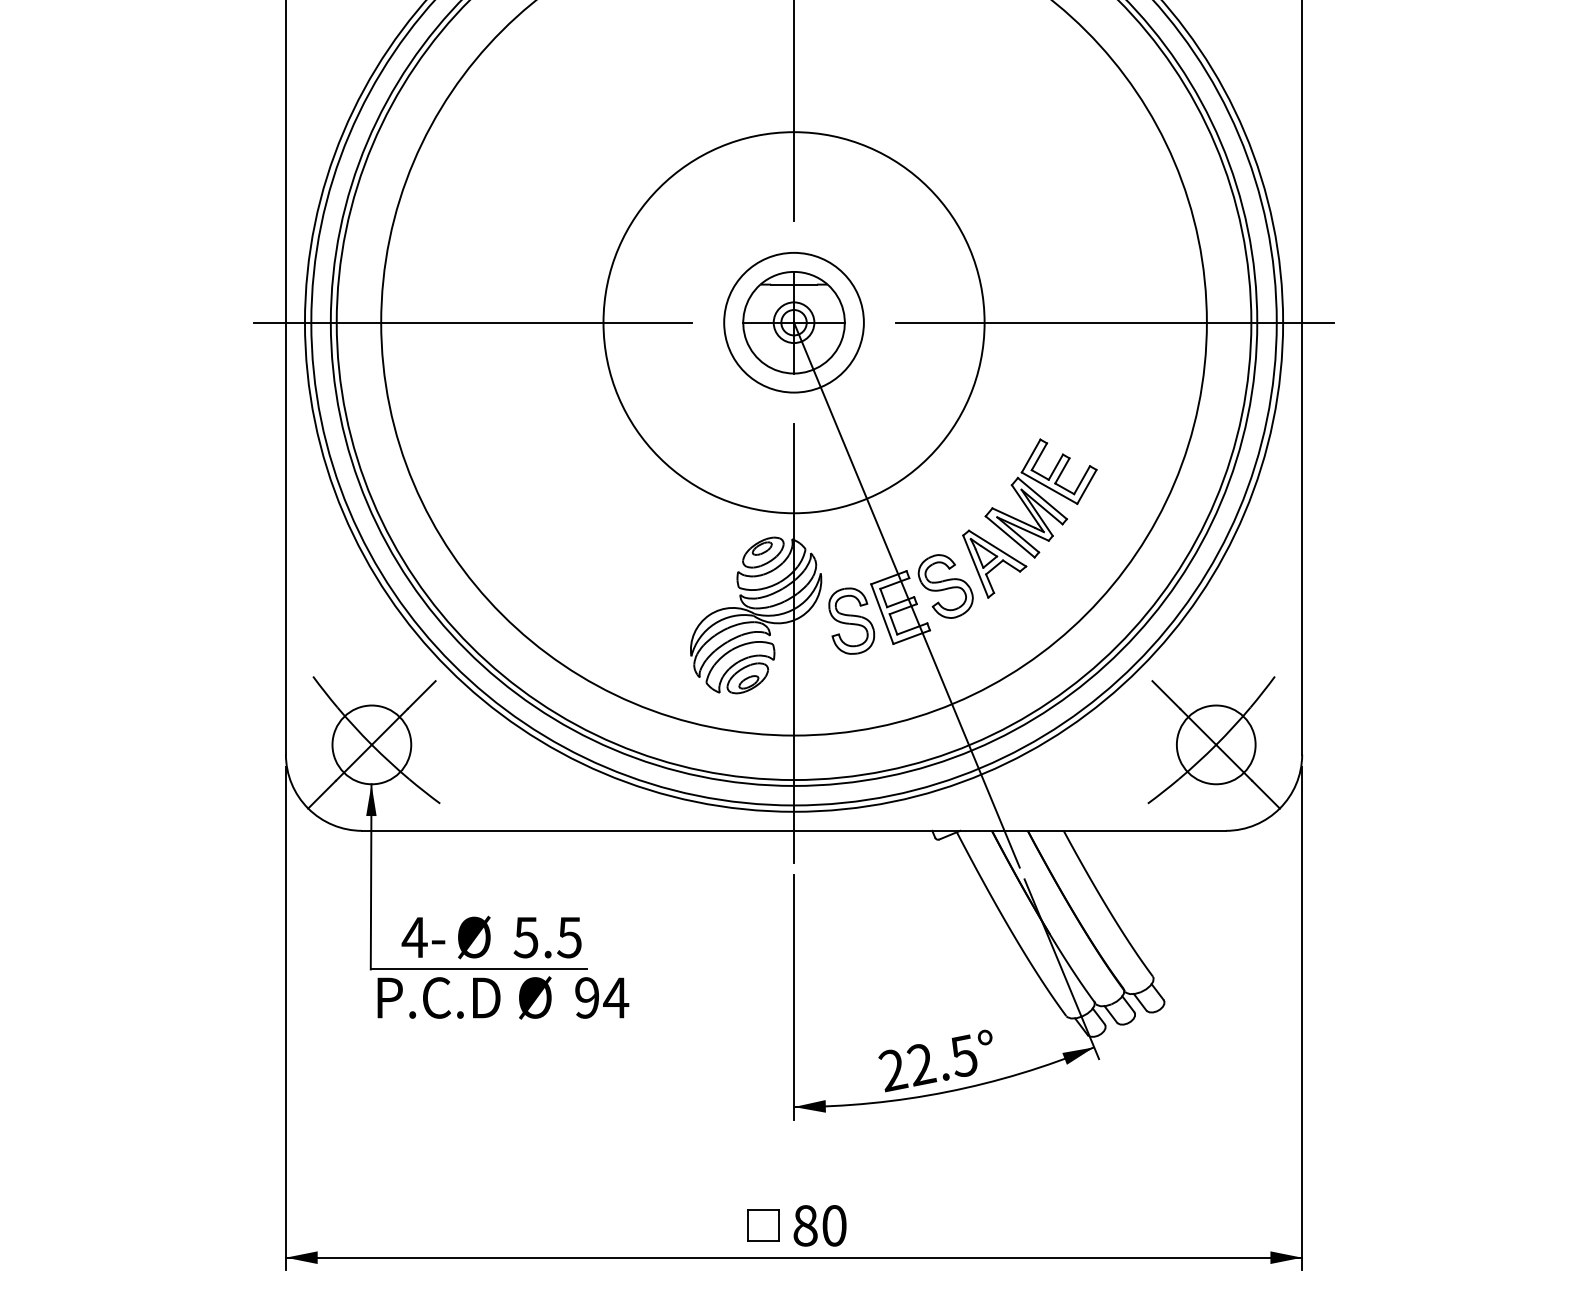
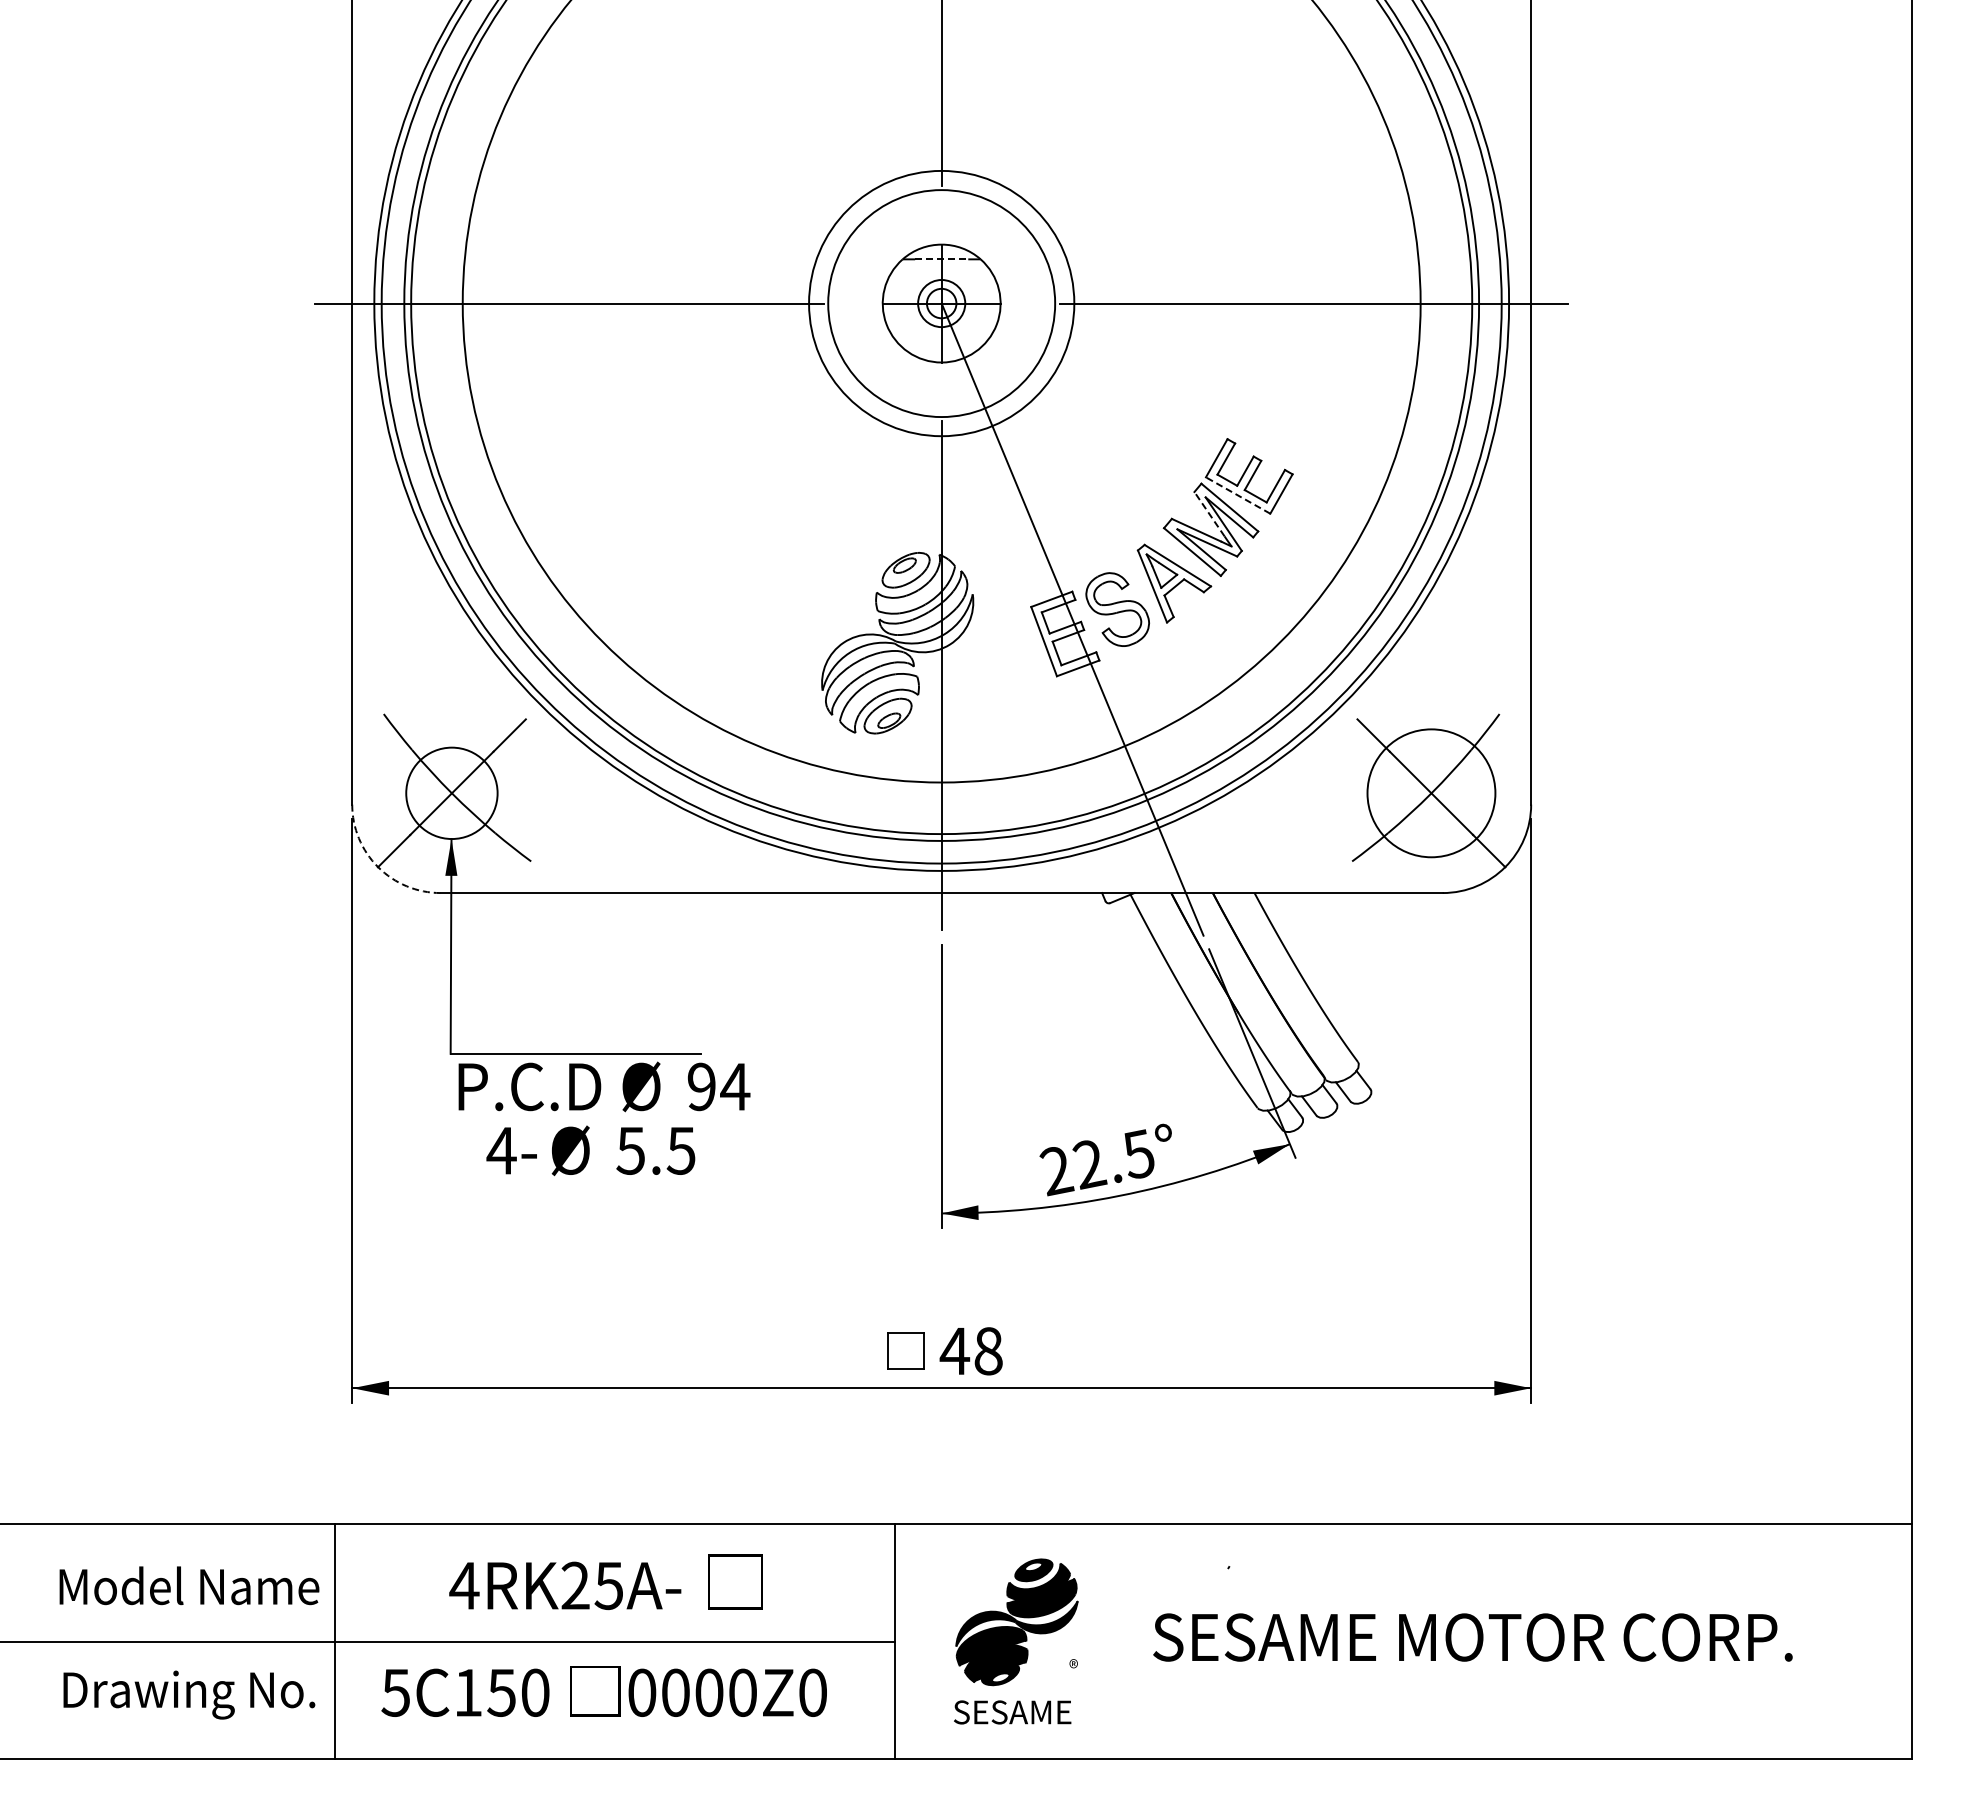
line: (793, 284) -> (941, 259), solid -> dashed
circle: (793, 322) -> (941, 303), size x0.6
circle: (793, 322) -> (941, 303), size x1.4
line: (1049, 488) -> (1238, 495), solid -> dashed
line: (1024, 504) -> (1209, 514), solid -> dashed
part: (851, 620) -> (1008, 649), removed
circle: (1216, 745) -> (1431, 793), size x1.4
arc: (308, 808) -> (378, 867), solid -> dashed
text: (491, 937) -> (590, 1150), moved
text: (818, 1226) -> (970, 1351), 80 -> 48

